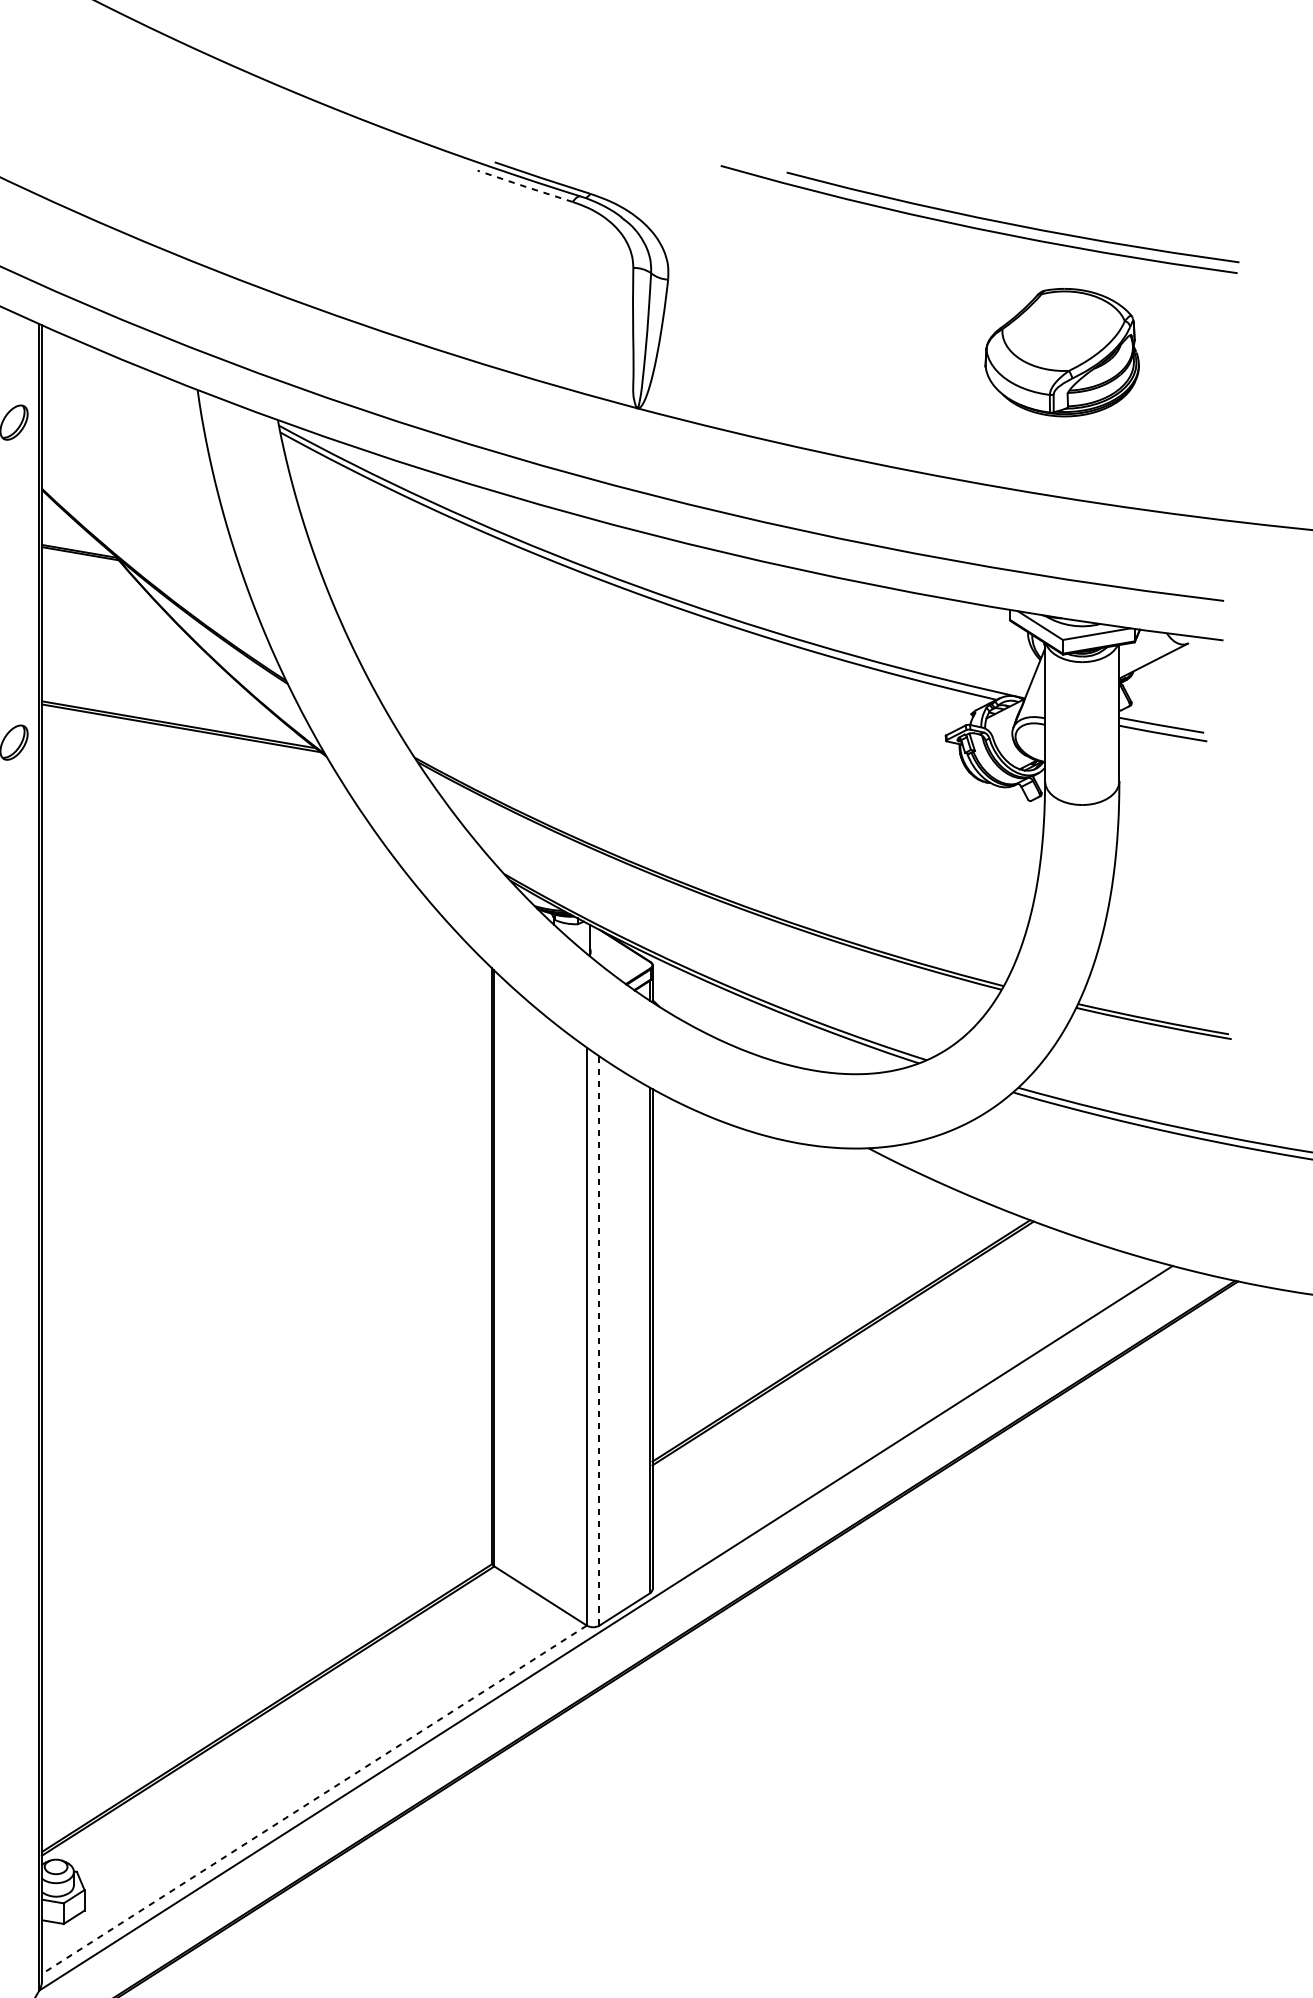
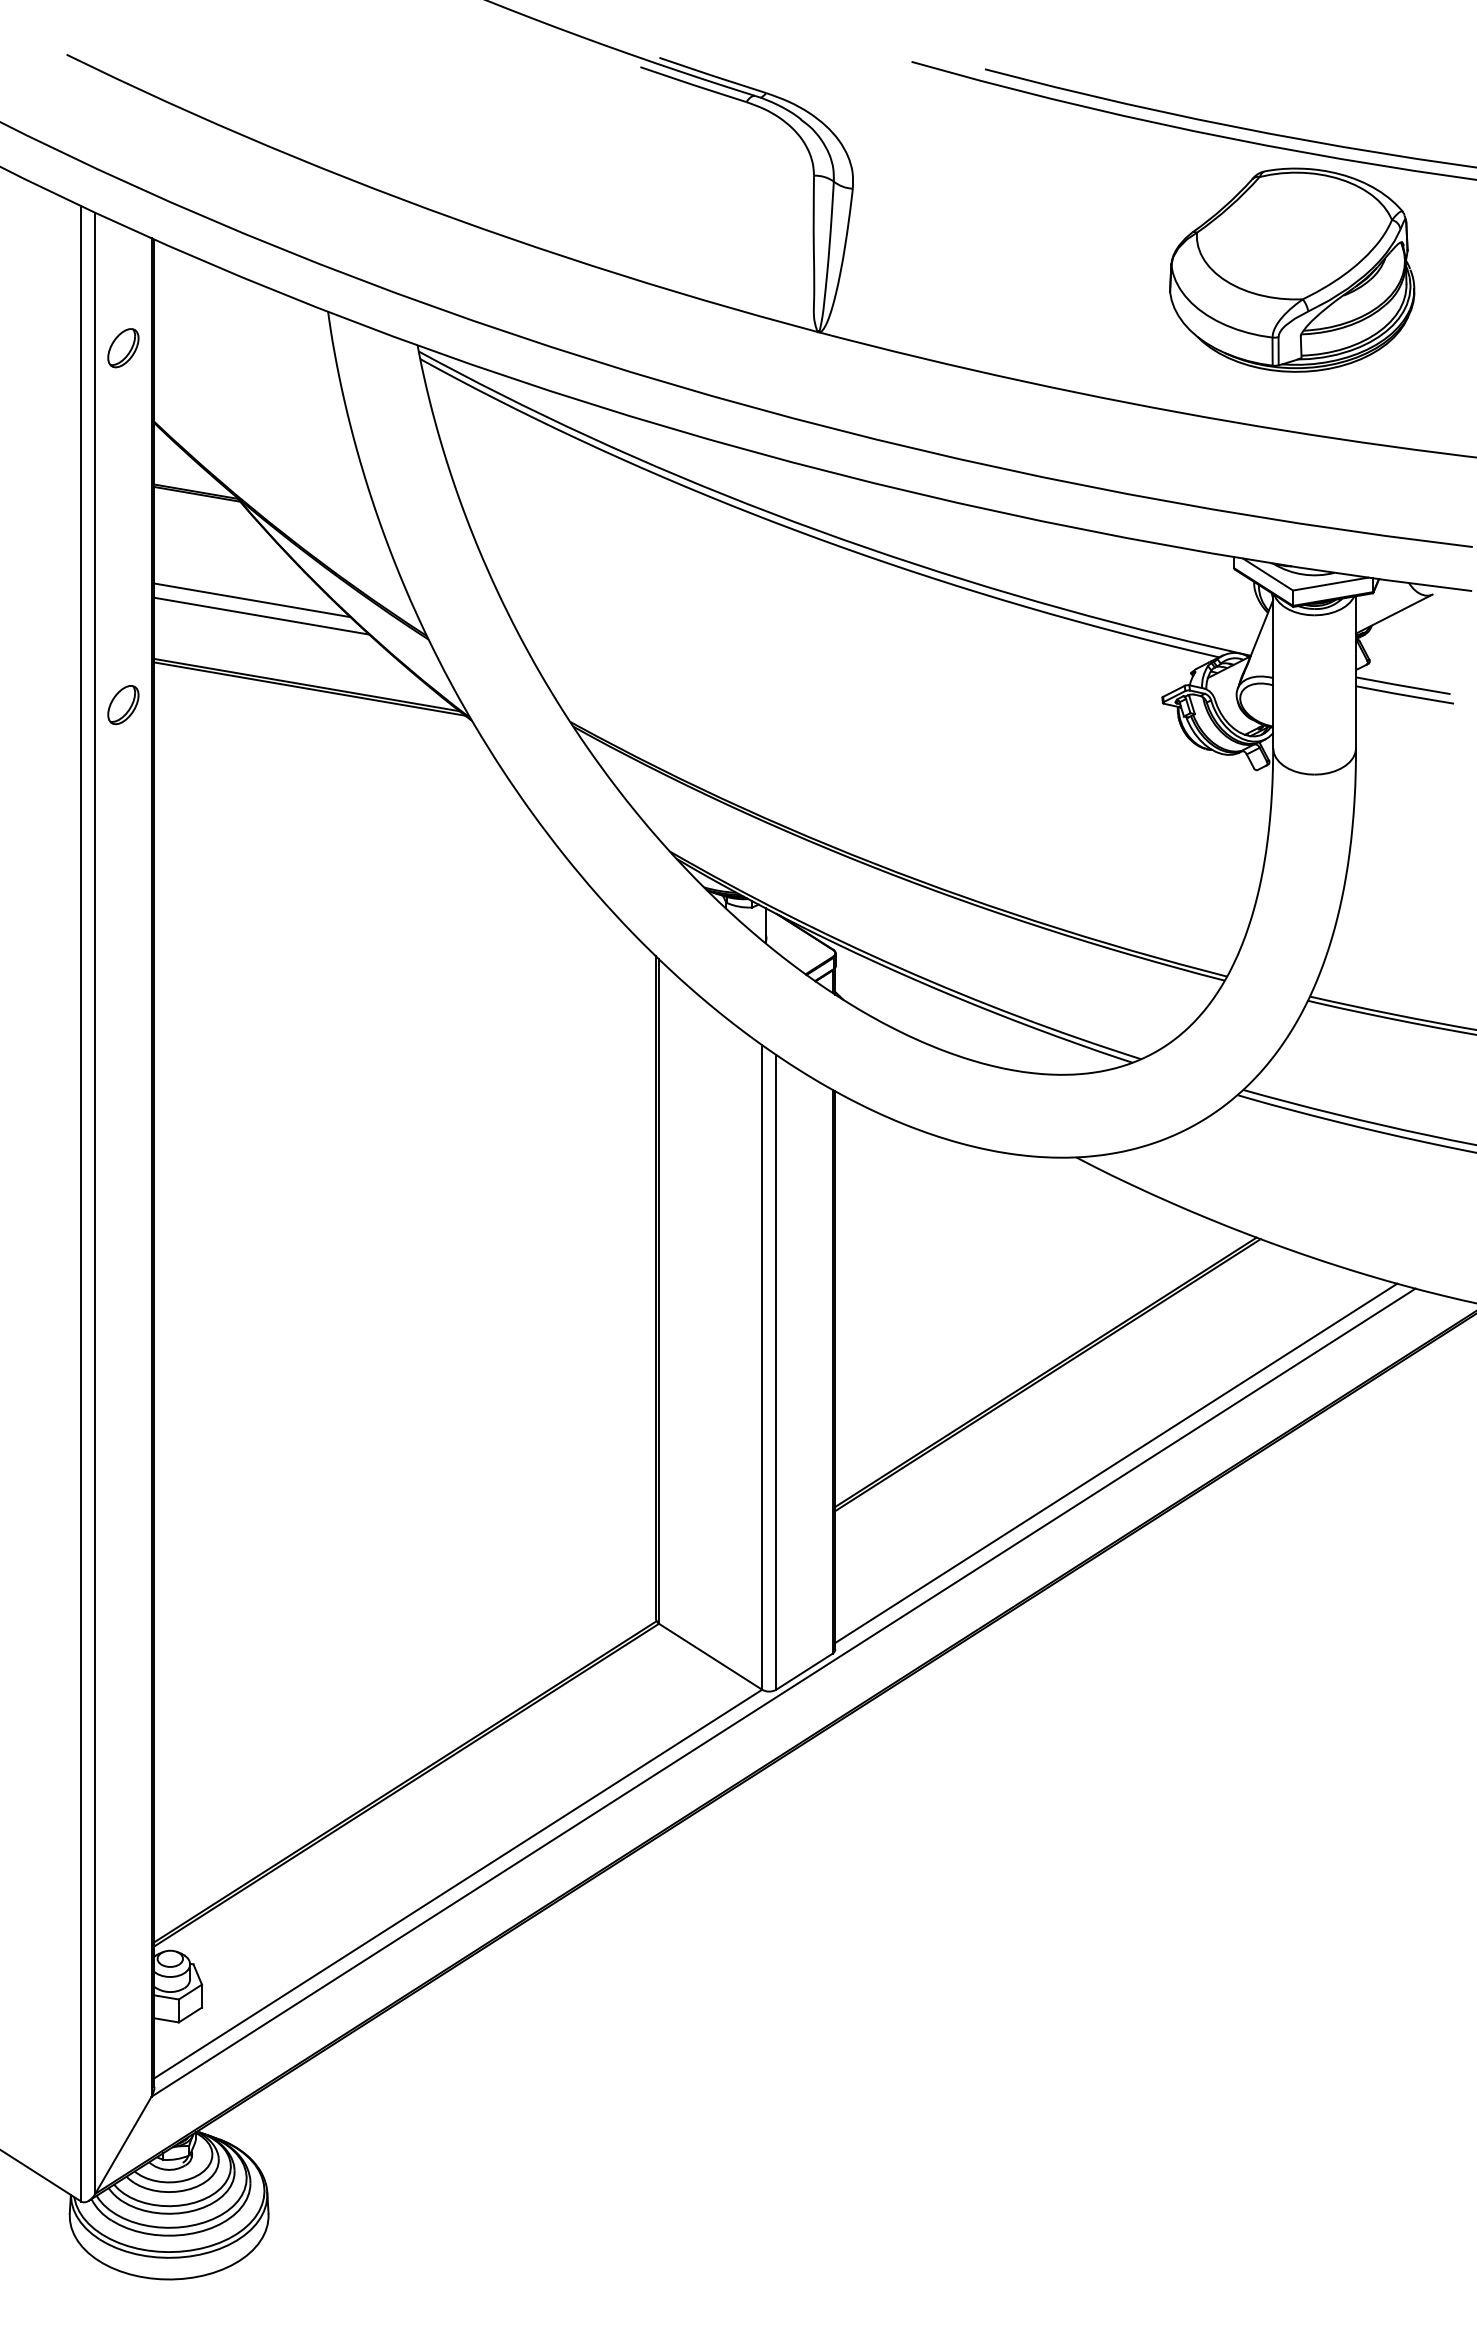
line: (525, 186) -> (693, 84), dashed -> solid
part: (1062, 352) -> (1292, 269), size x1.43
line: (129, 648) -> (252, 600), added
line: (137, 662) -> (261, 615), added
line: (599, 1341) -> (776, 1372), dashed -> solid
line: (904, 1421) -> (1116, 1462), added
line: (314, 1800) -> (458, 1884), dashed -> solid

